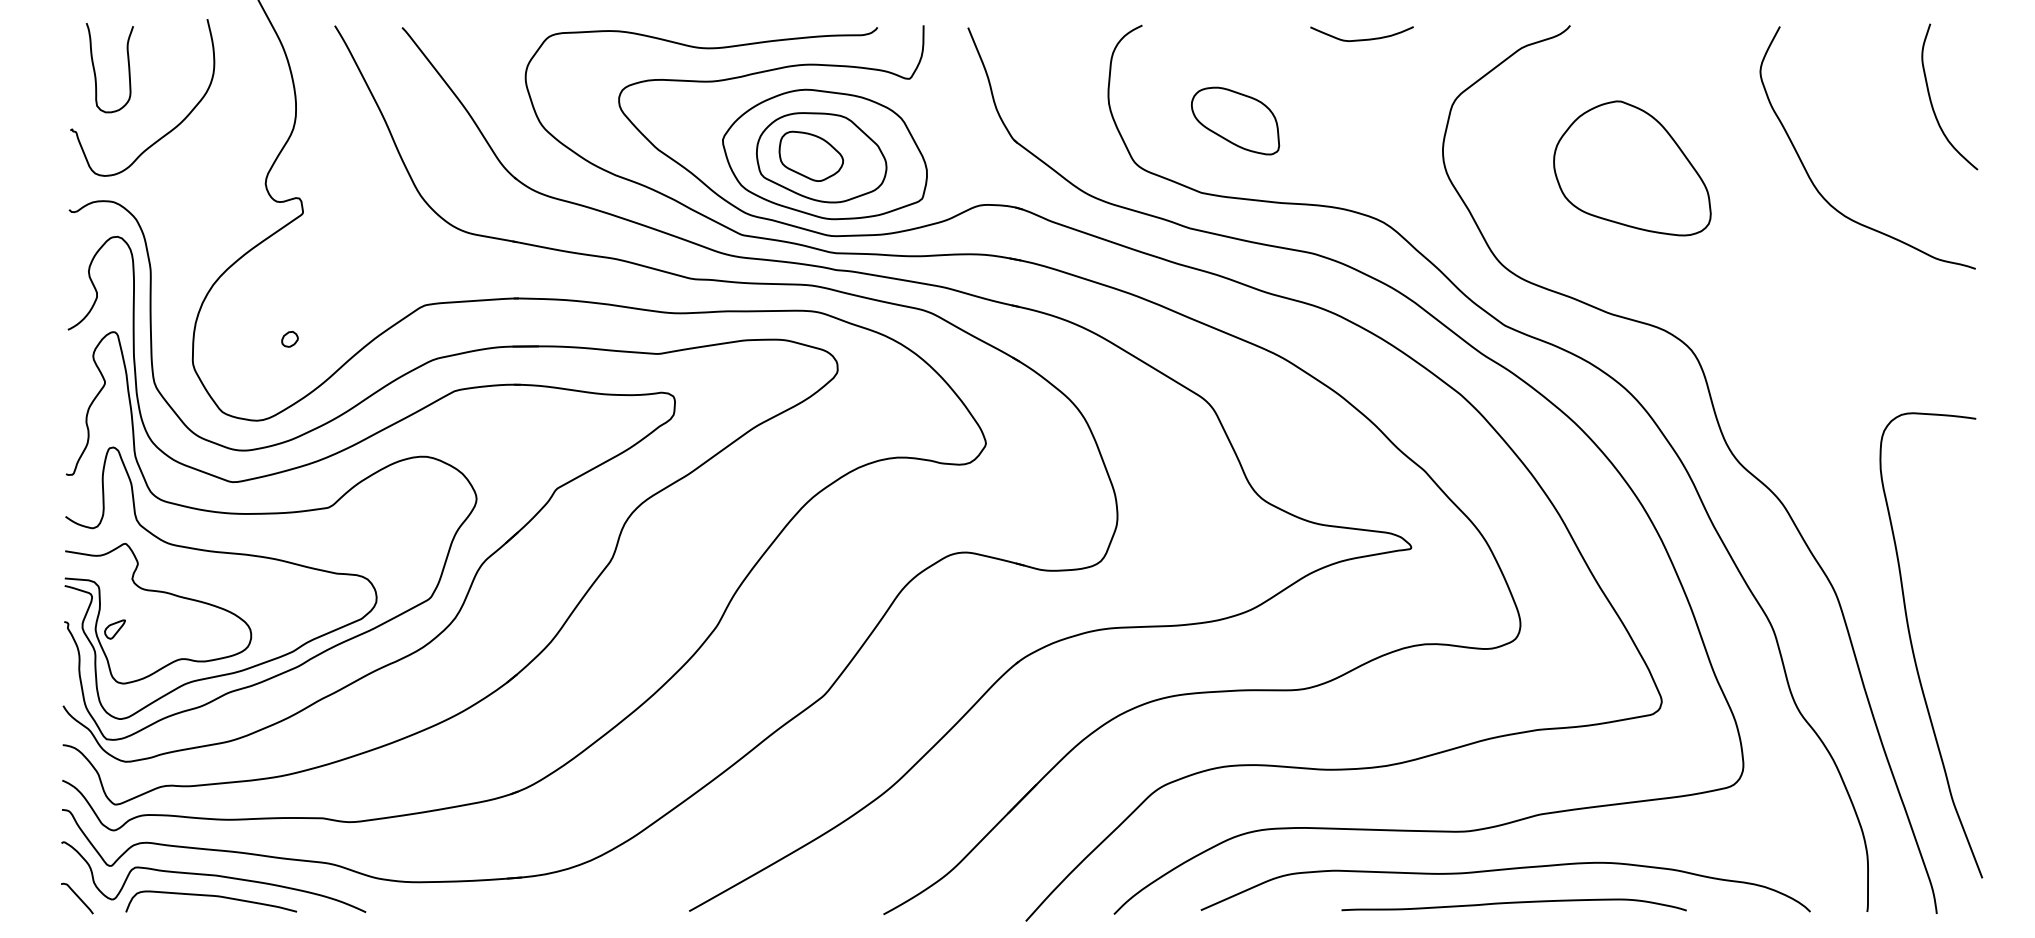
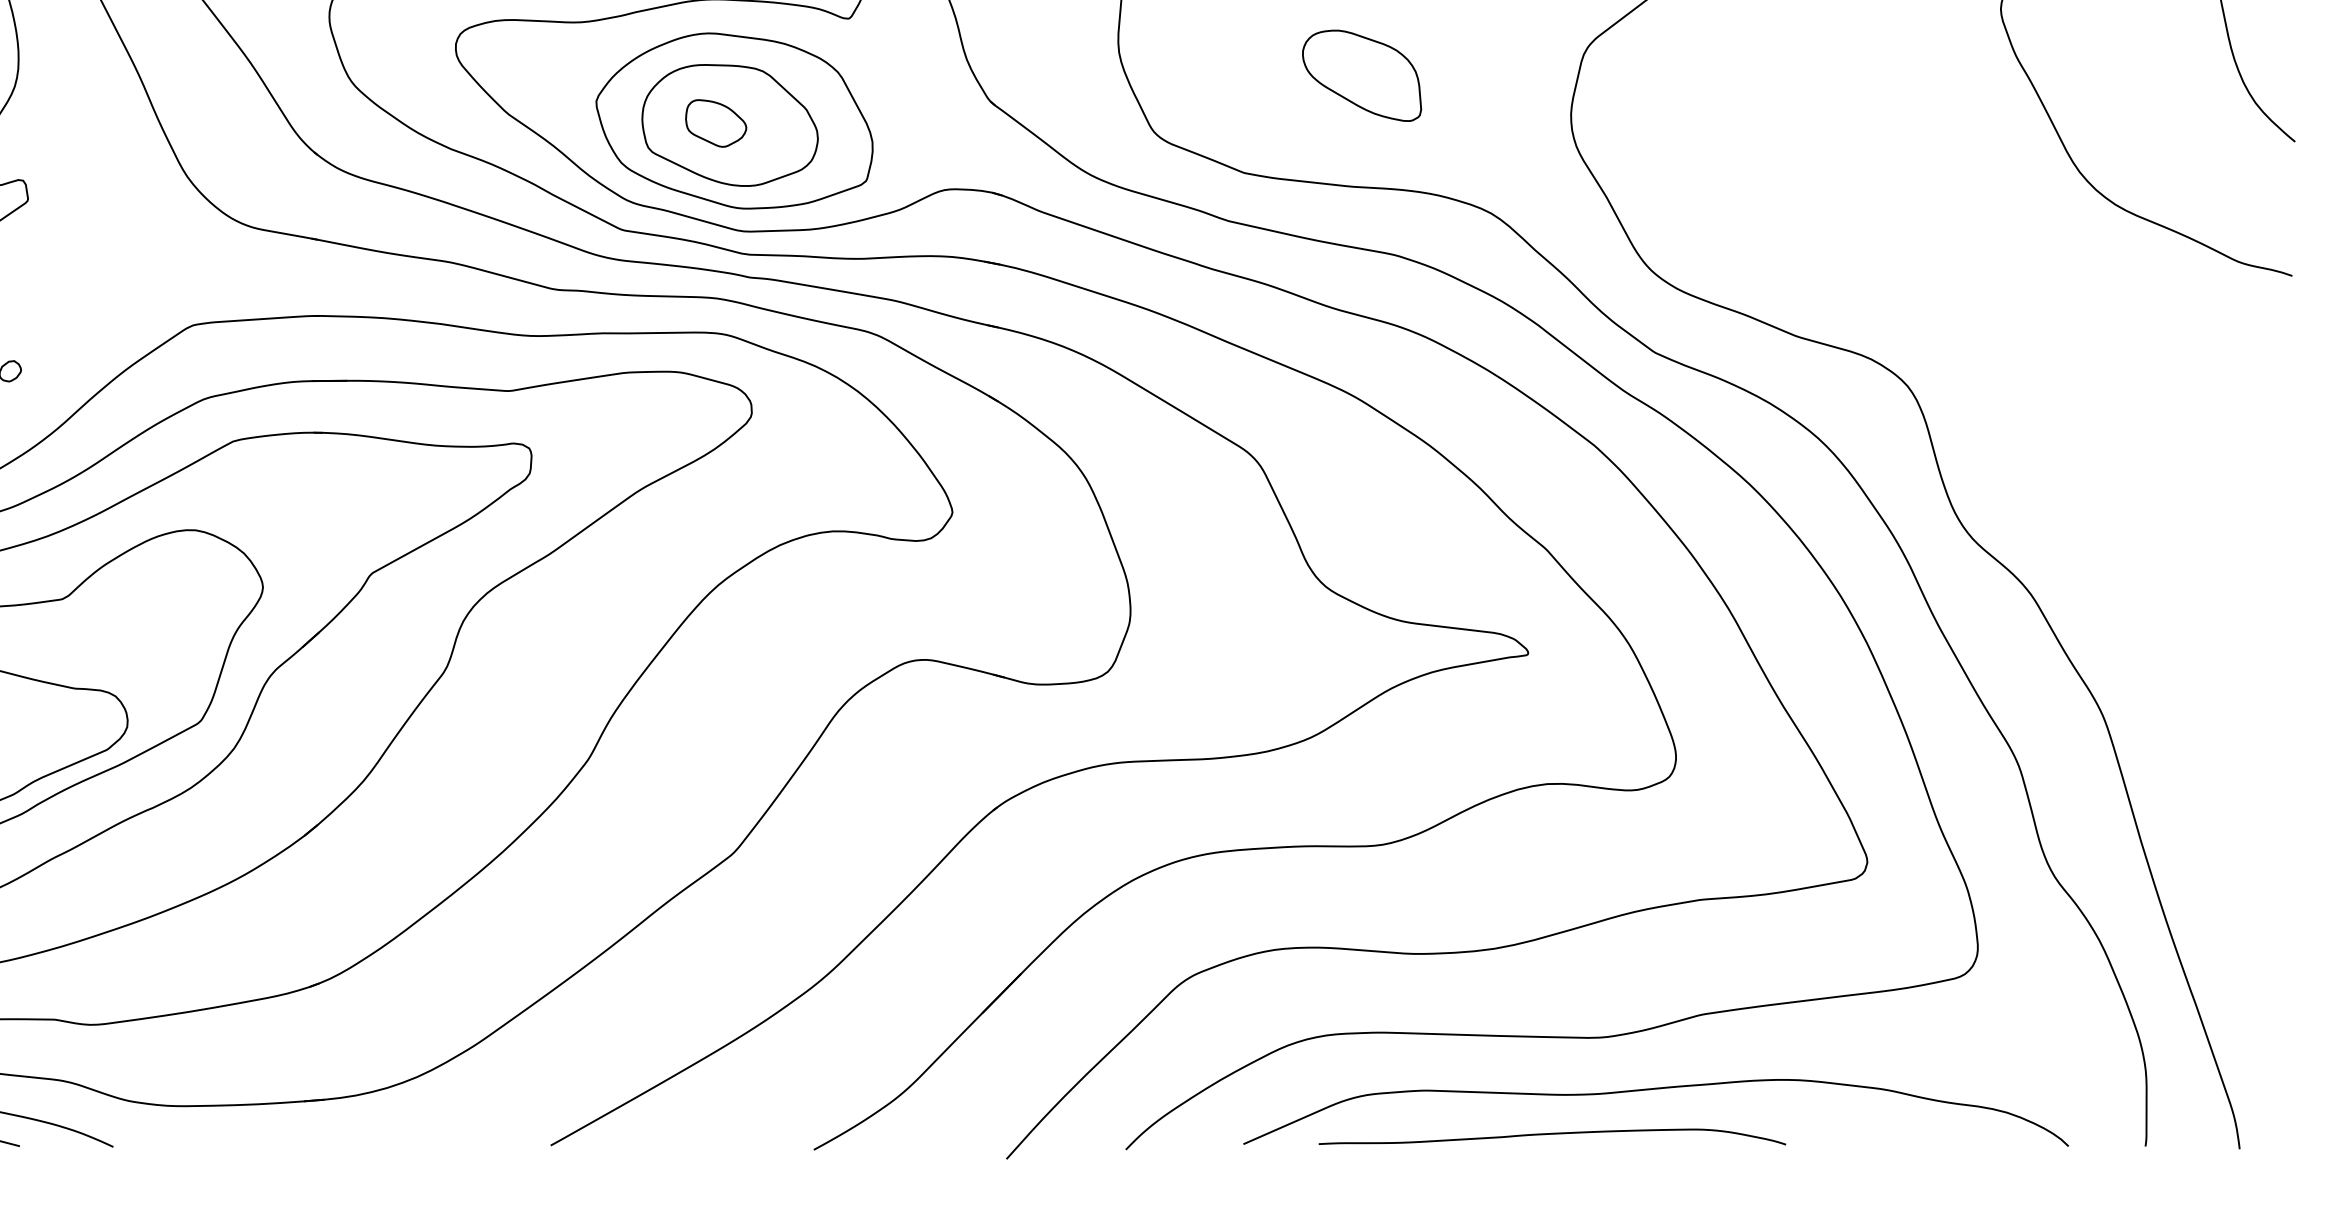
part: (1235, 120) -> (1362, 75), moved
part: (811, 155) -> (716, 122), size x0.7
part: (1632, 168) -> (1827, 139), removed
curve: (1913, 647) -> (2208, 788), removed
curve: (1513, 903) -> (1551, 1134), moved

